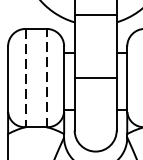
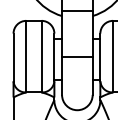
line: (25, 77) -> (26, 56), dashed -> solid
line: (46, 77) -> (41, 56), dashed -> solid

